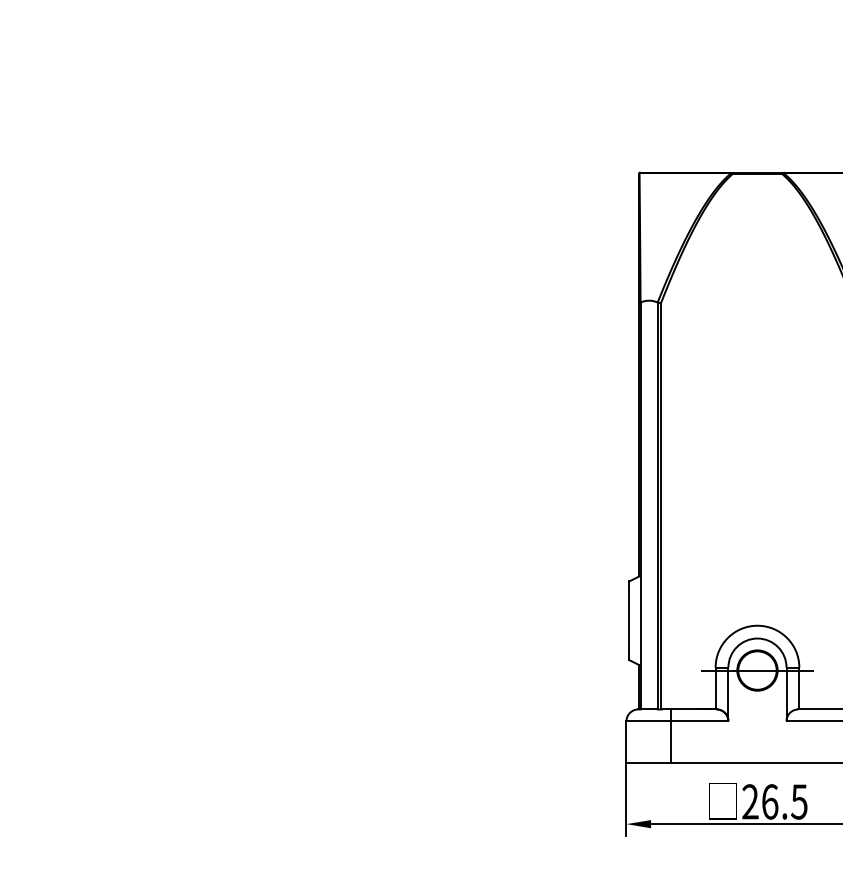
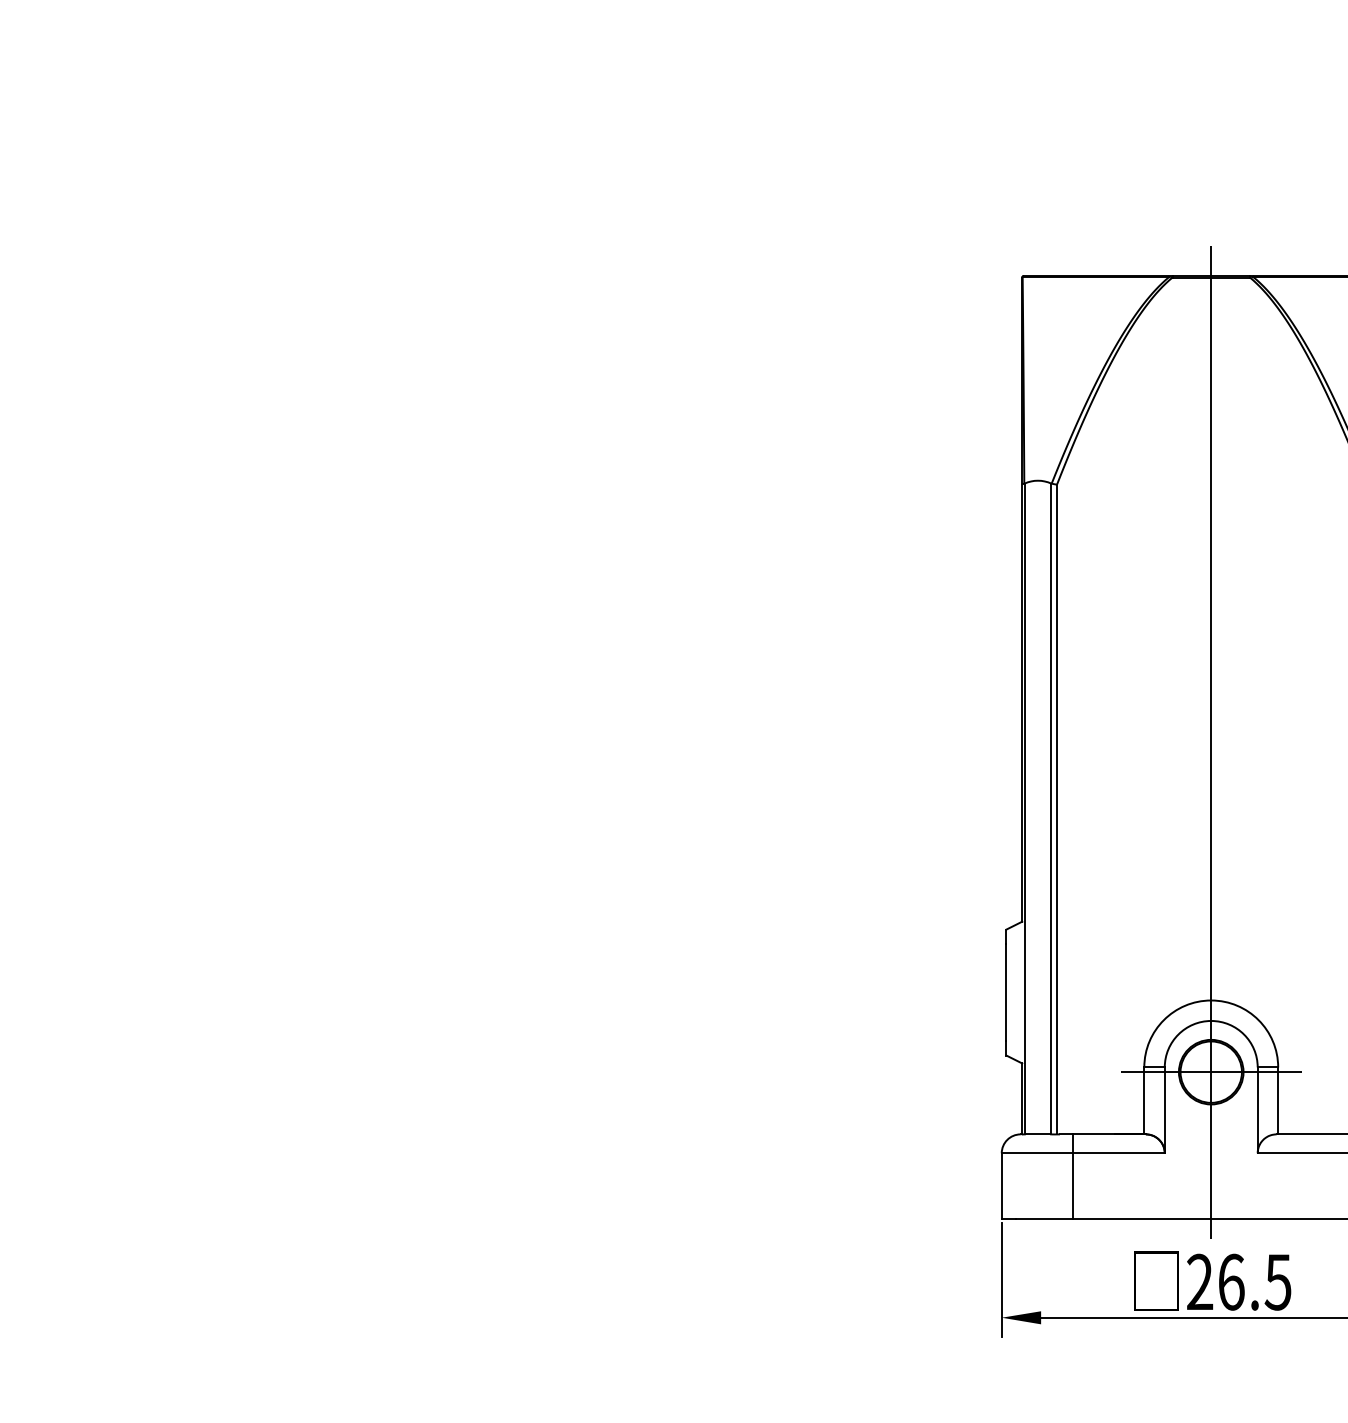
line: (757, 463) -> (1211, 741), added

